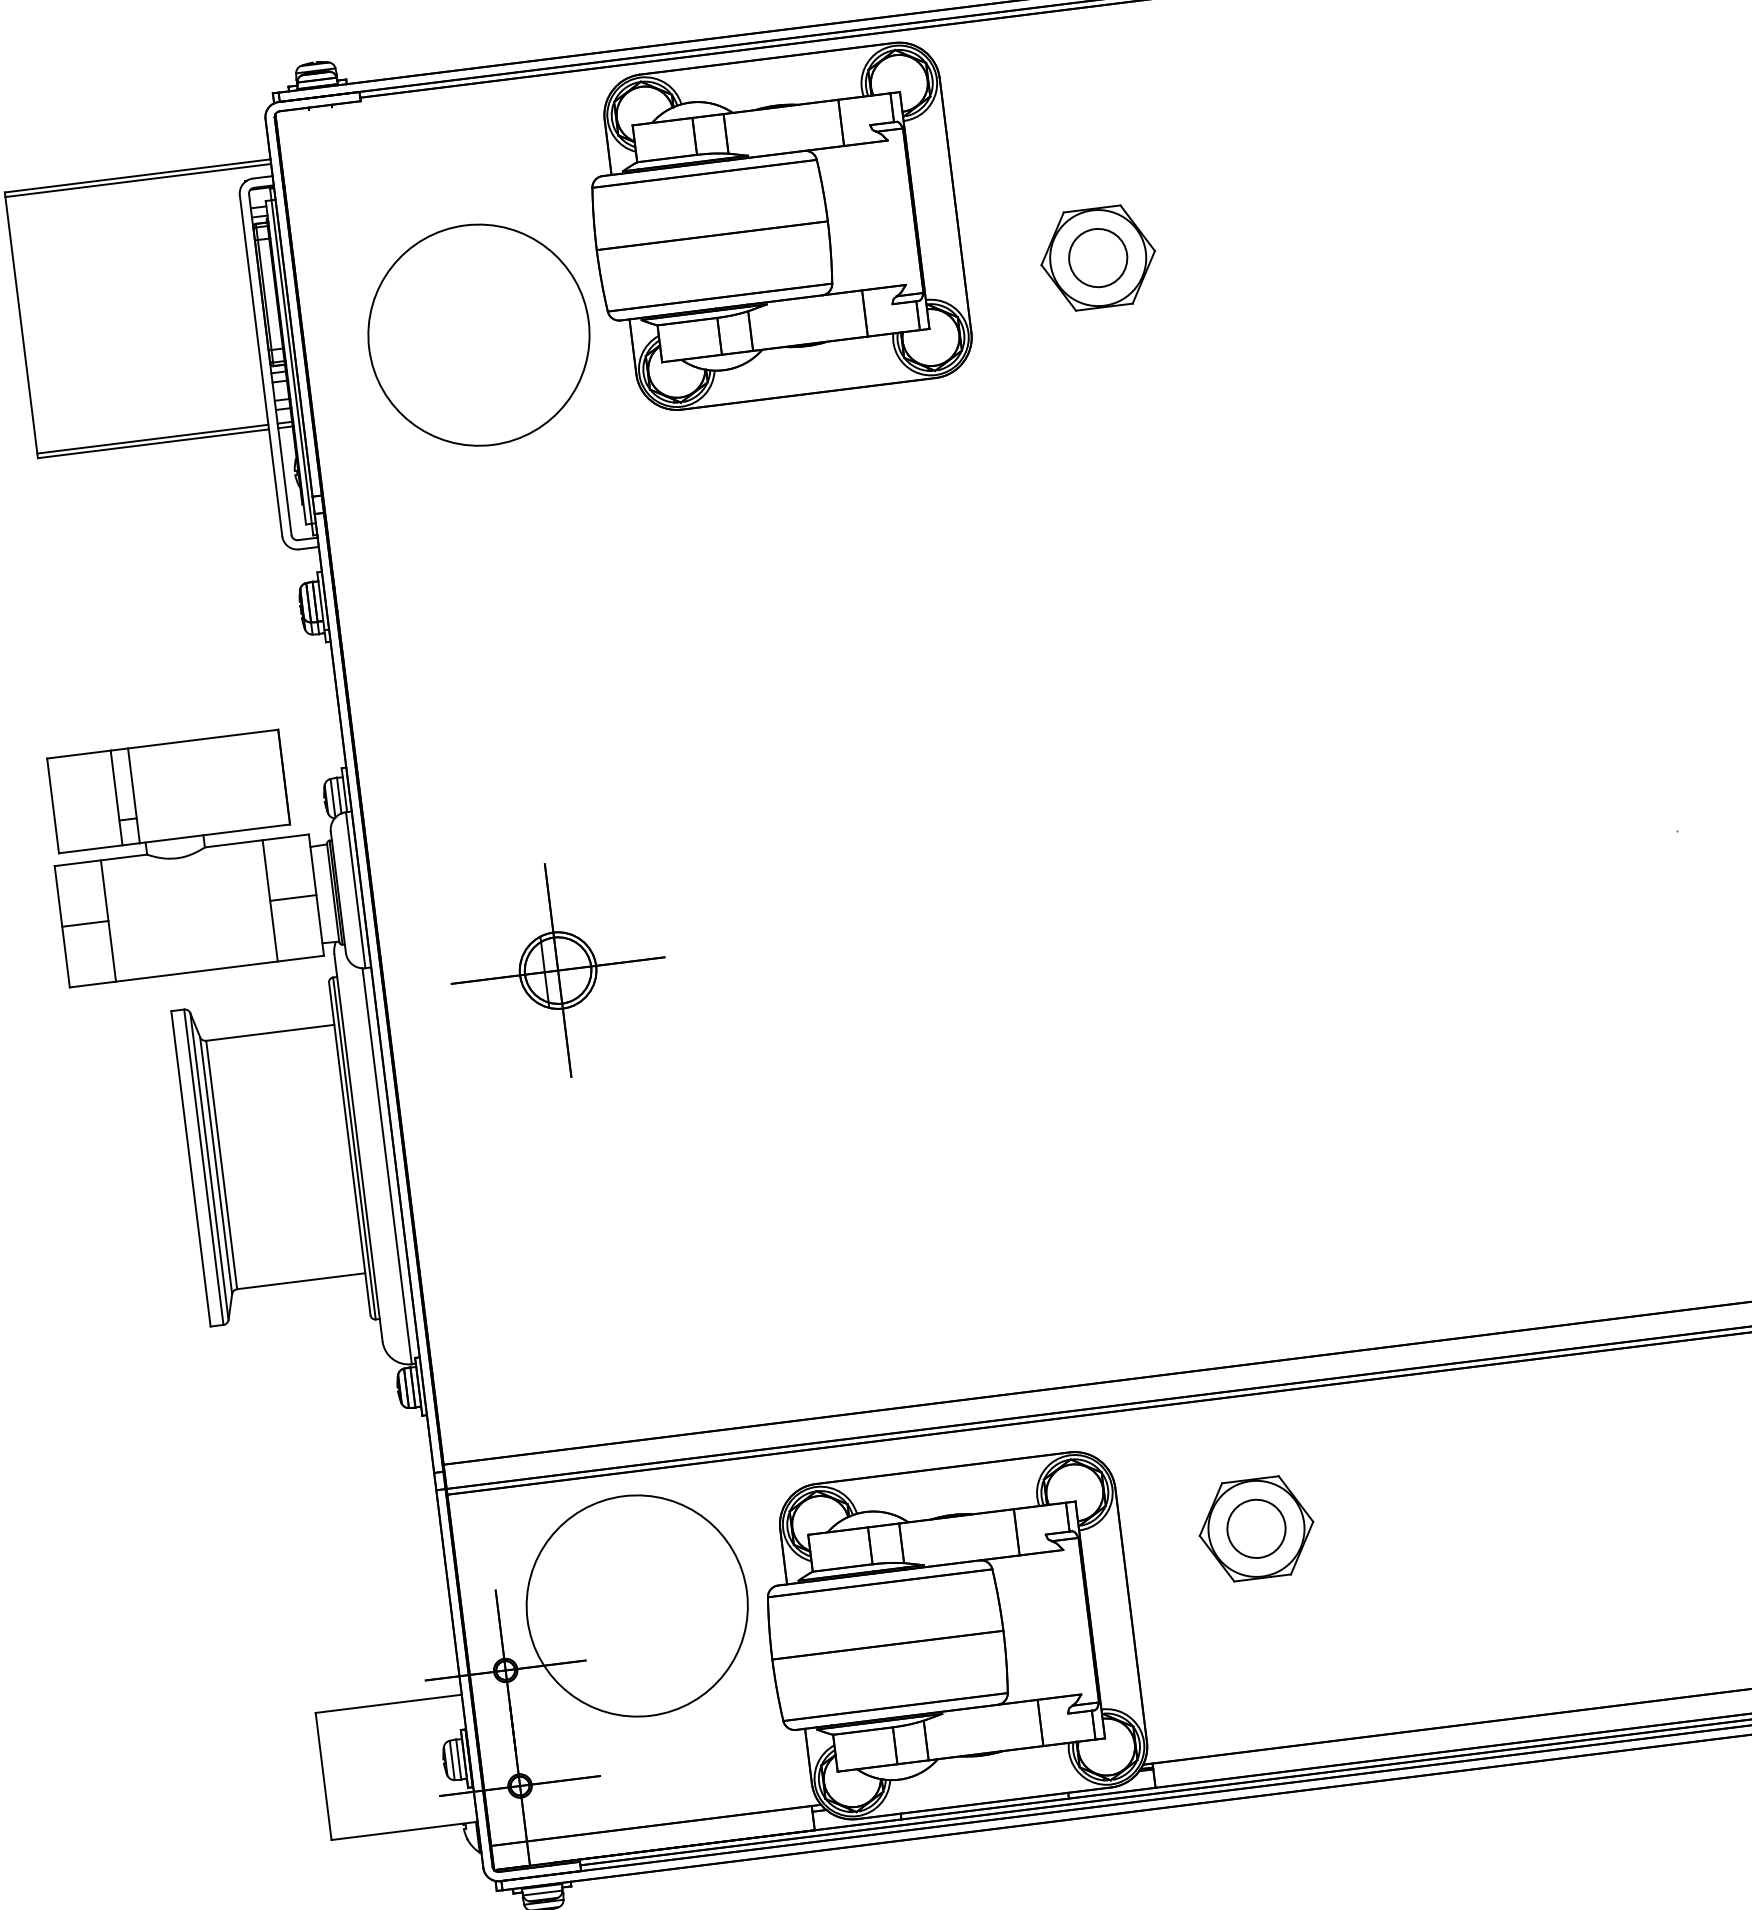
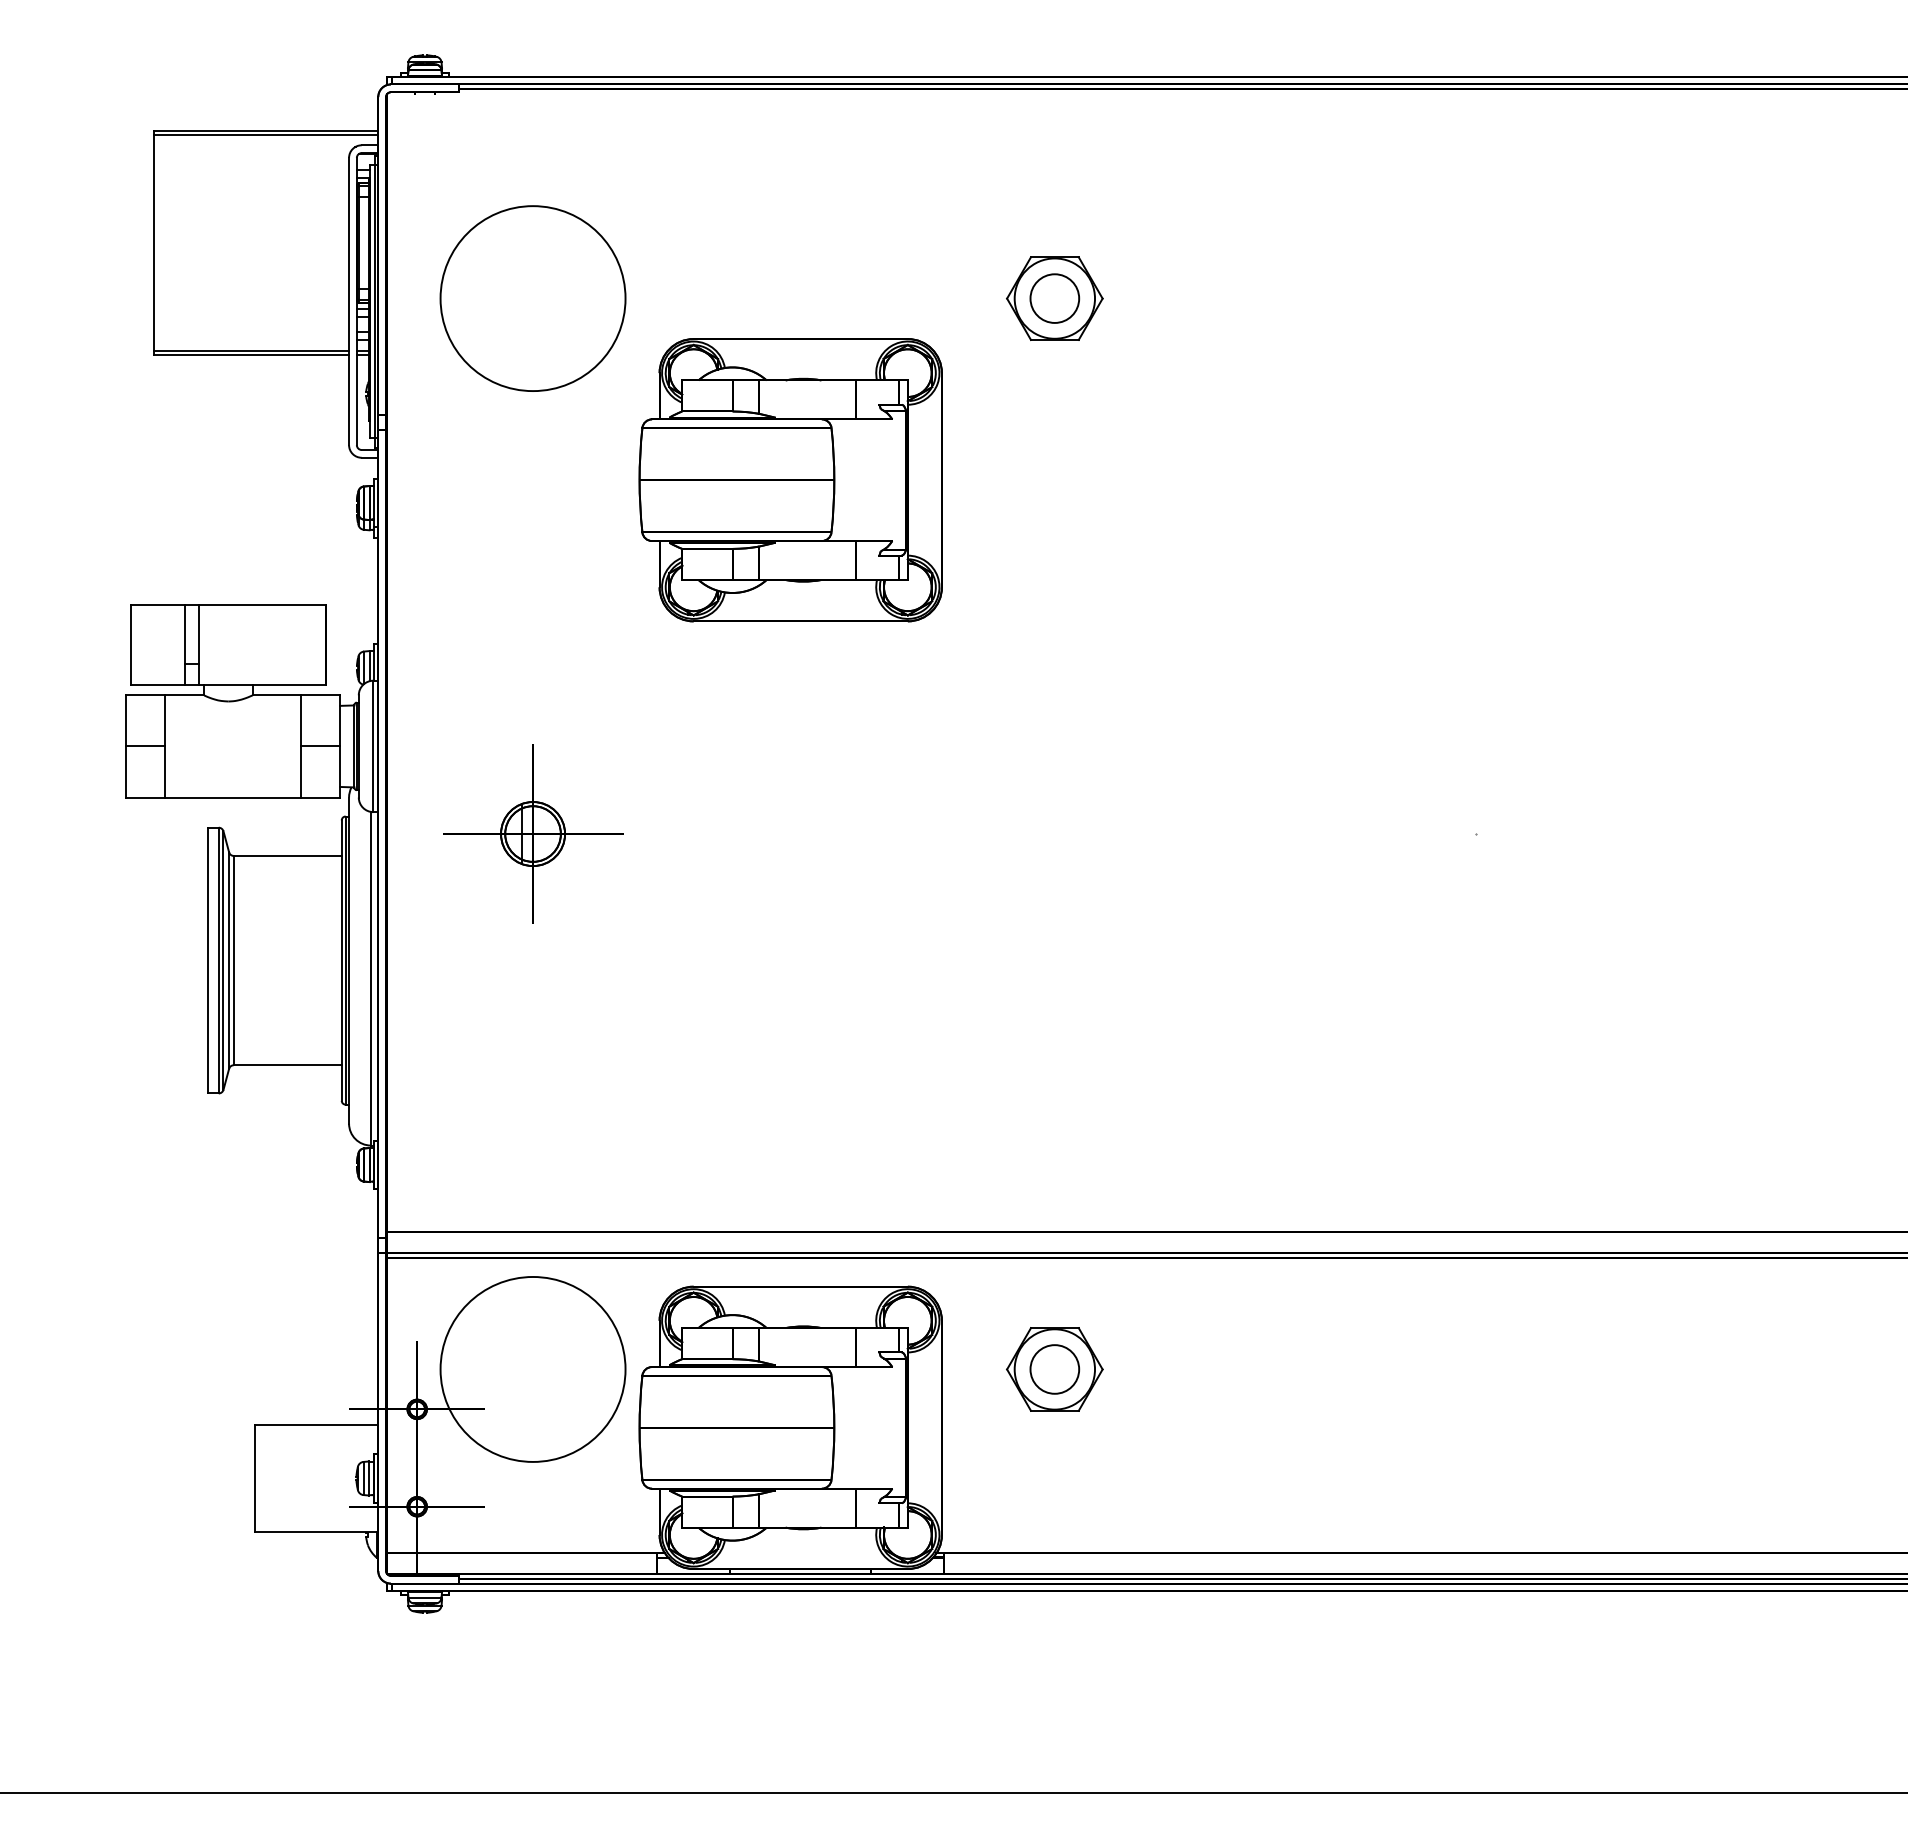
part: (775, 228) -> (790, 480), moved

